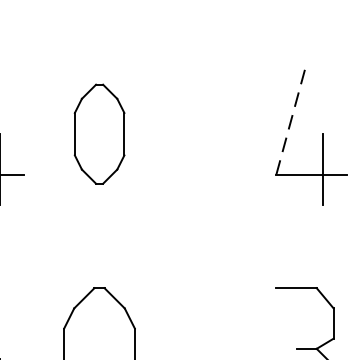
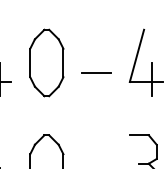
line: (292, 118) -> (137, 55), dashed -> solid
part: (98, 133) -> (46, 62), size x1.43
line: (205, 154) -> (96, 72), added

